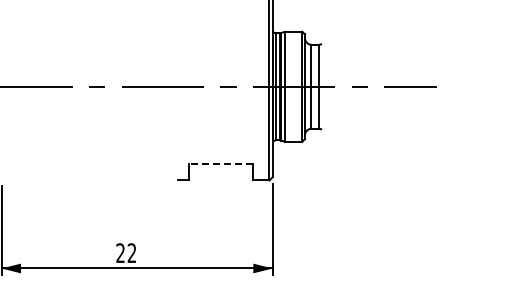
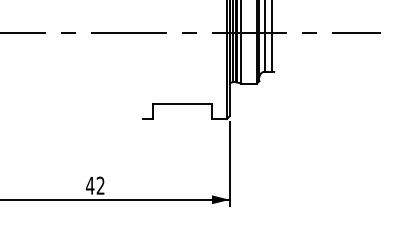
line: (220, 164) -> (181, 104), dashed -> solid
text: (120, 252) -> (90, 185), 22 -> 42

